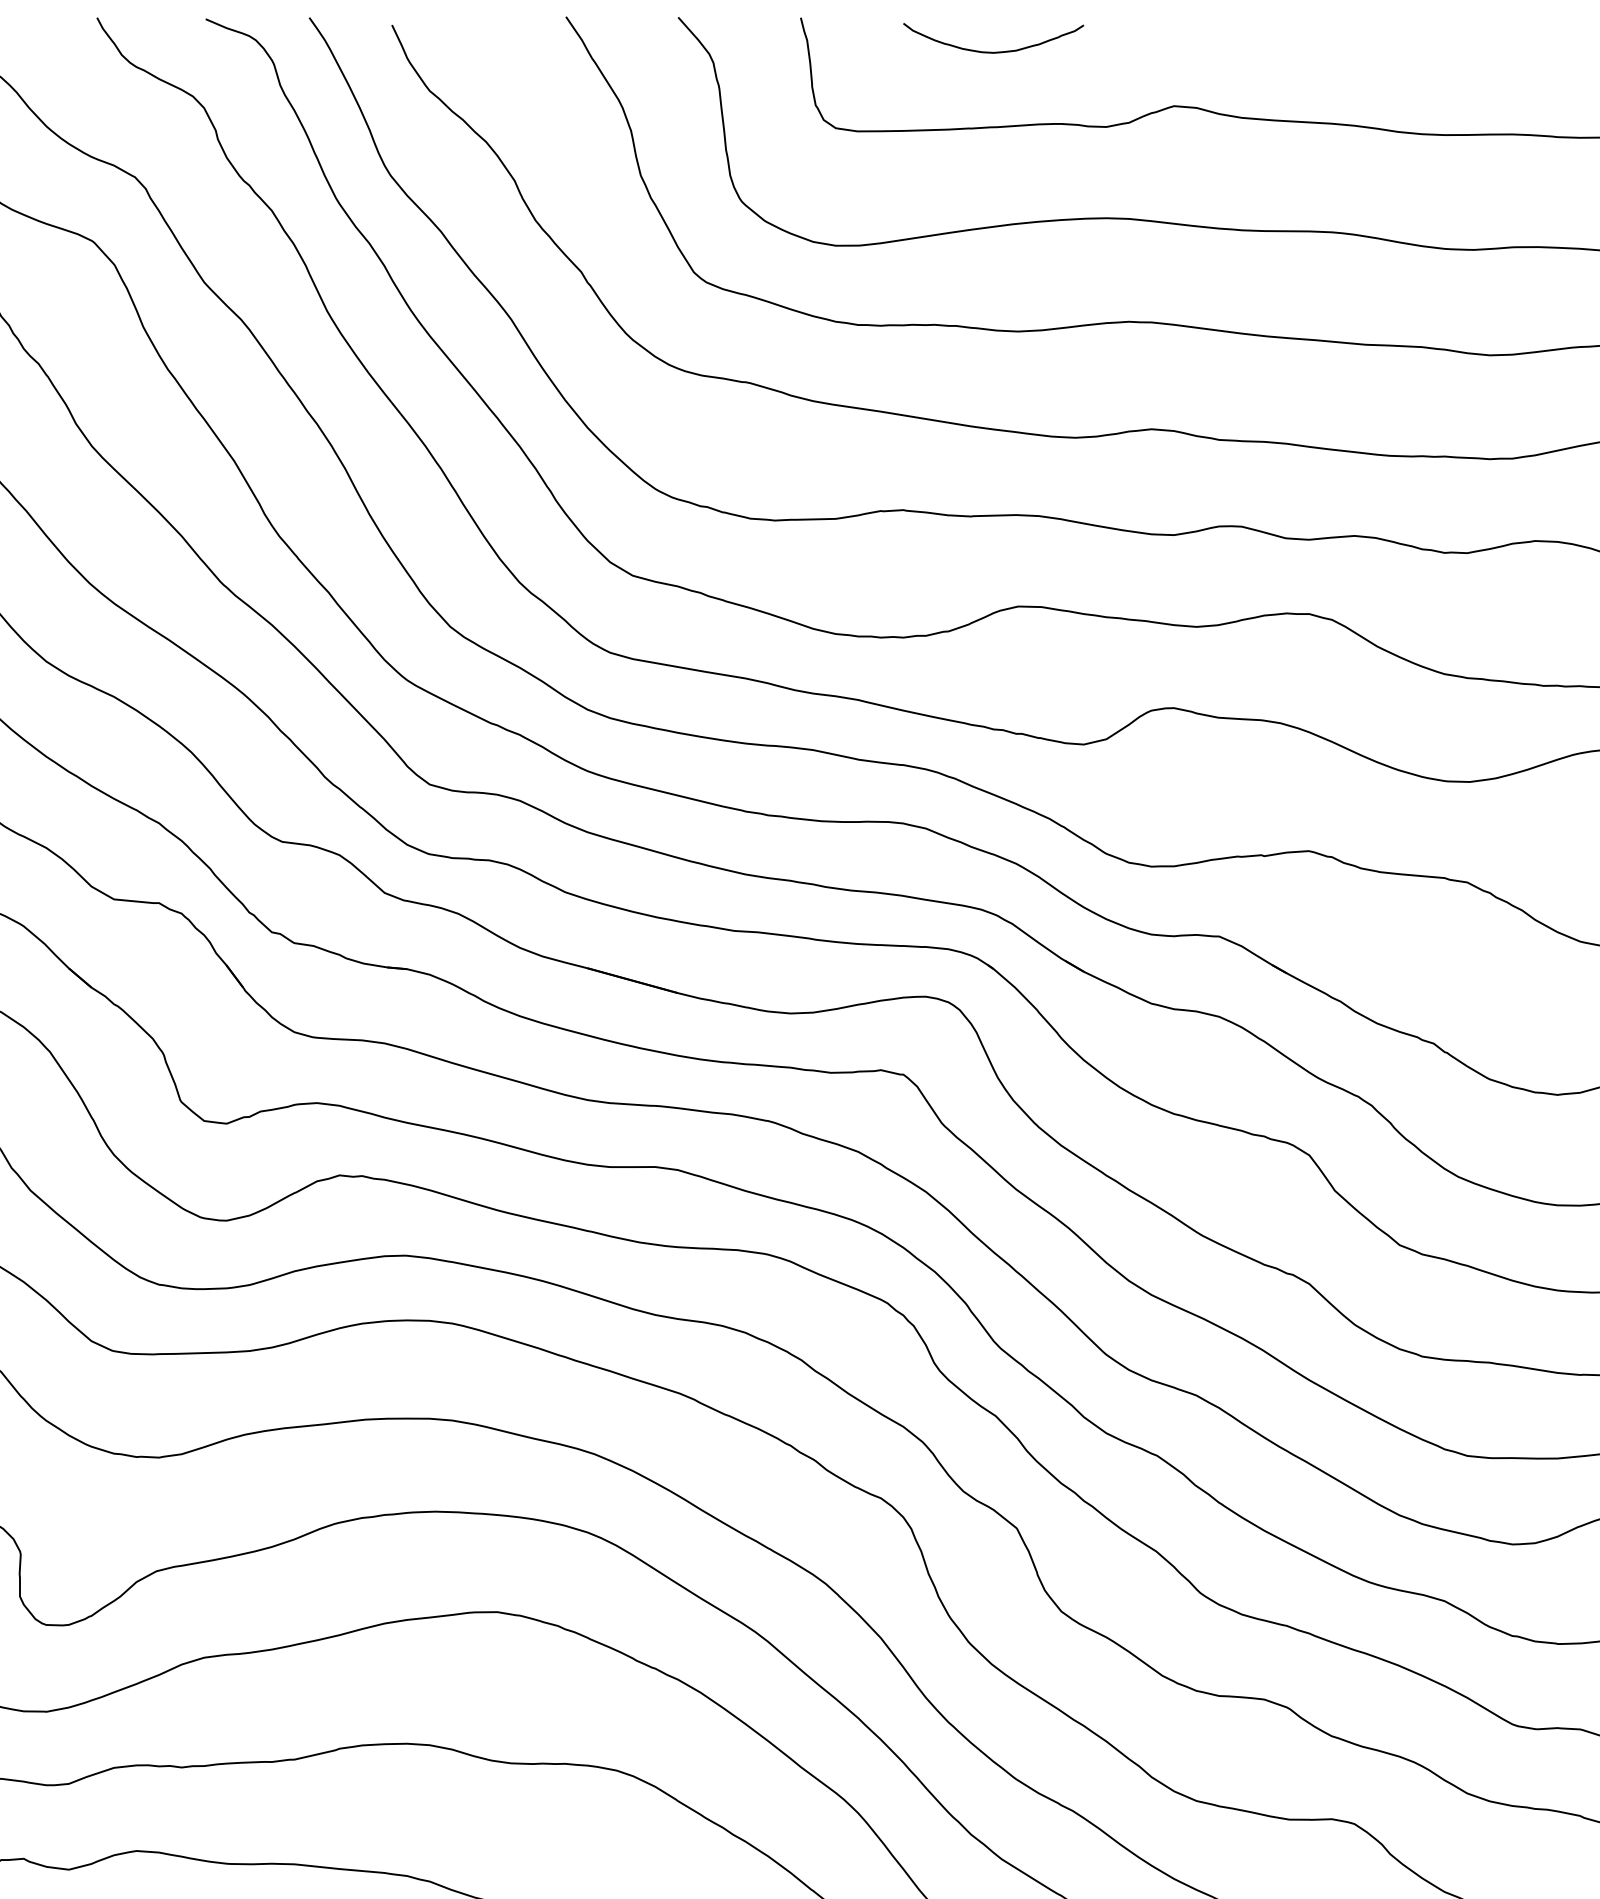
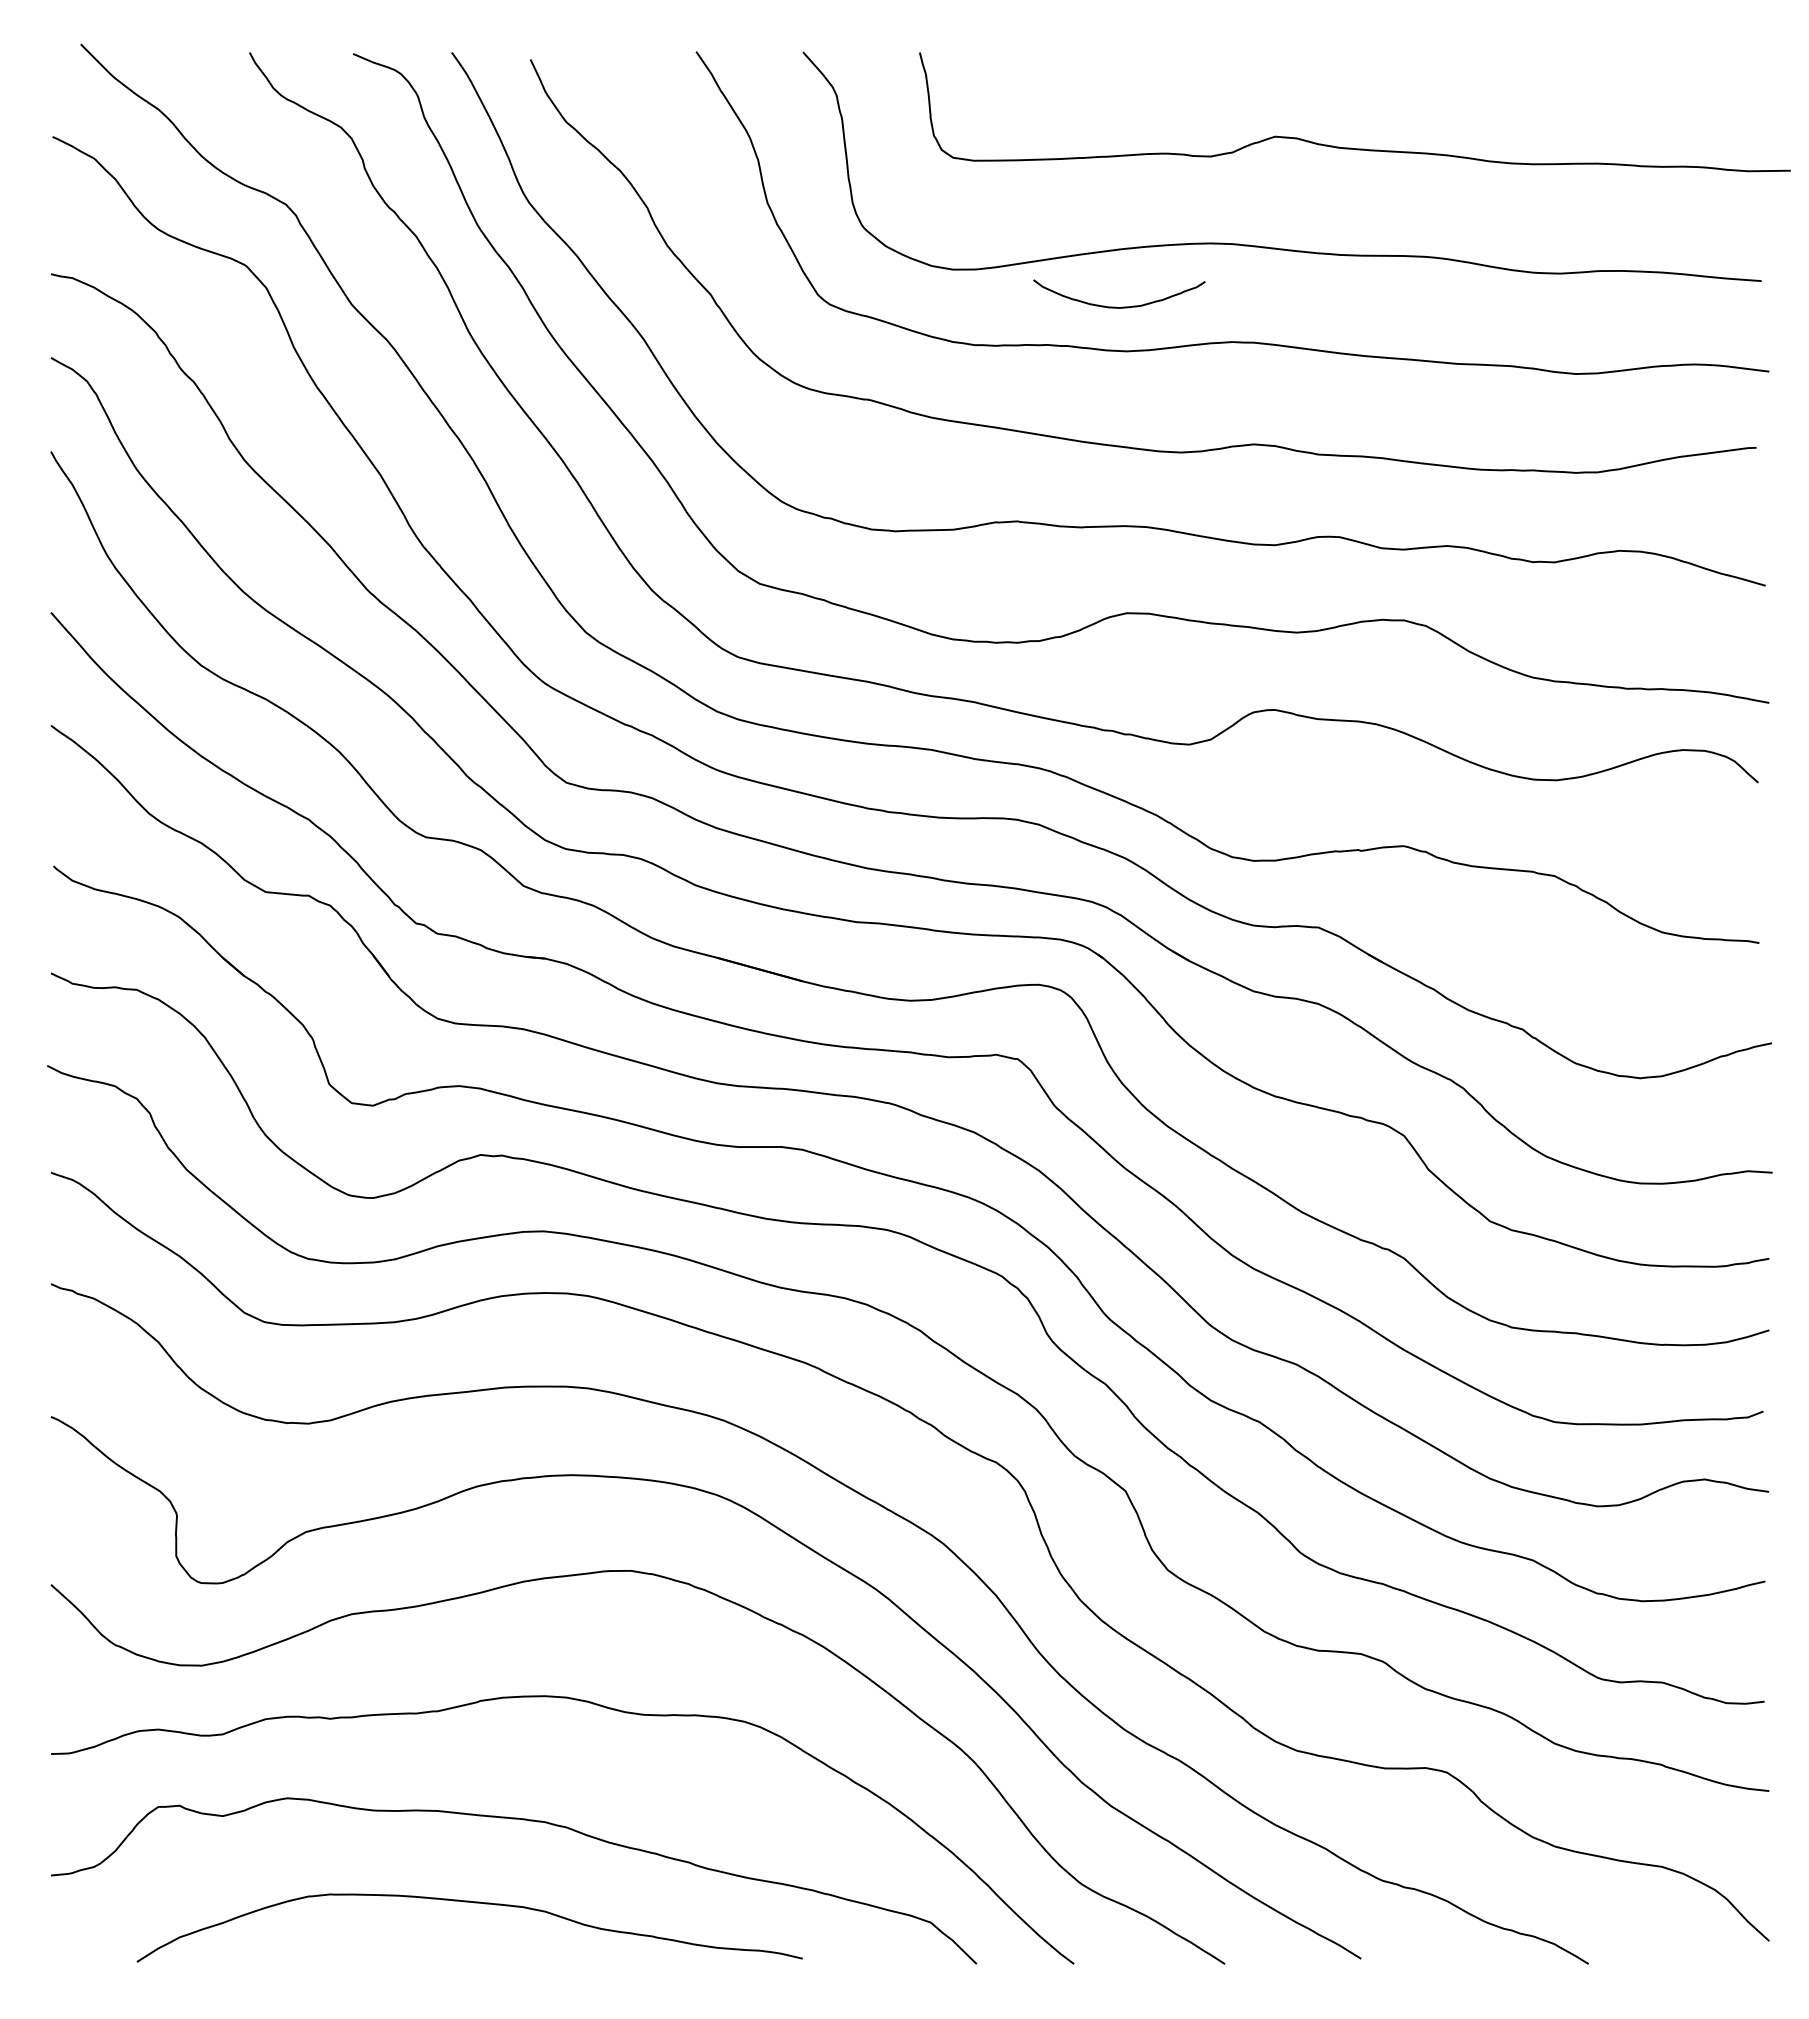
curve: (995, 51) -> (1121, 306), moved

